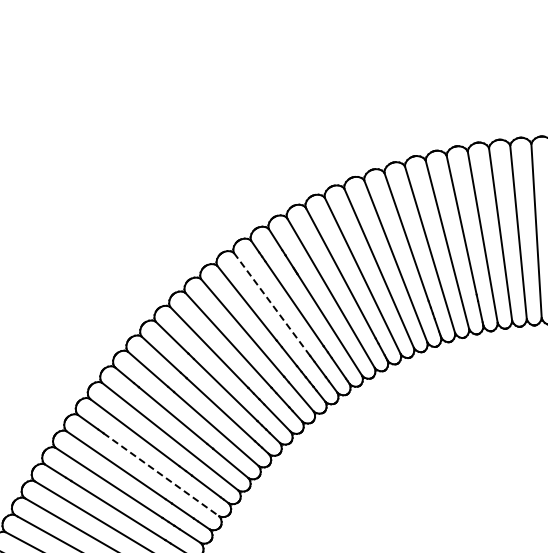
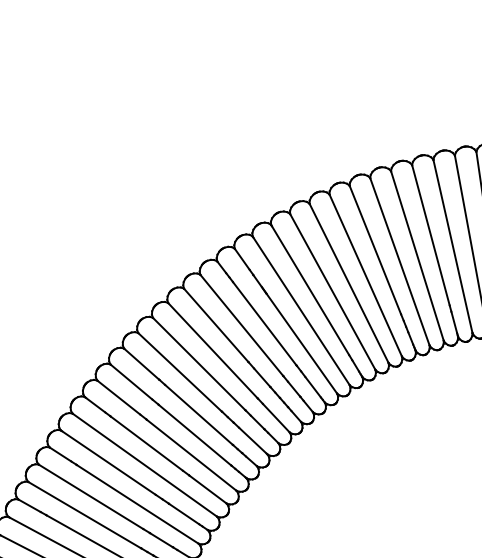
line: (272, 304) -> (242, 325), dashed -> solid
line: (161, 475) -> (137, 505), dashed -> solid

